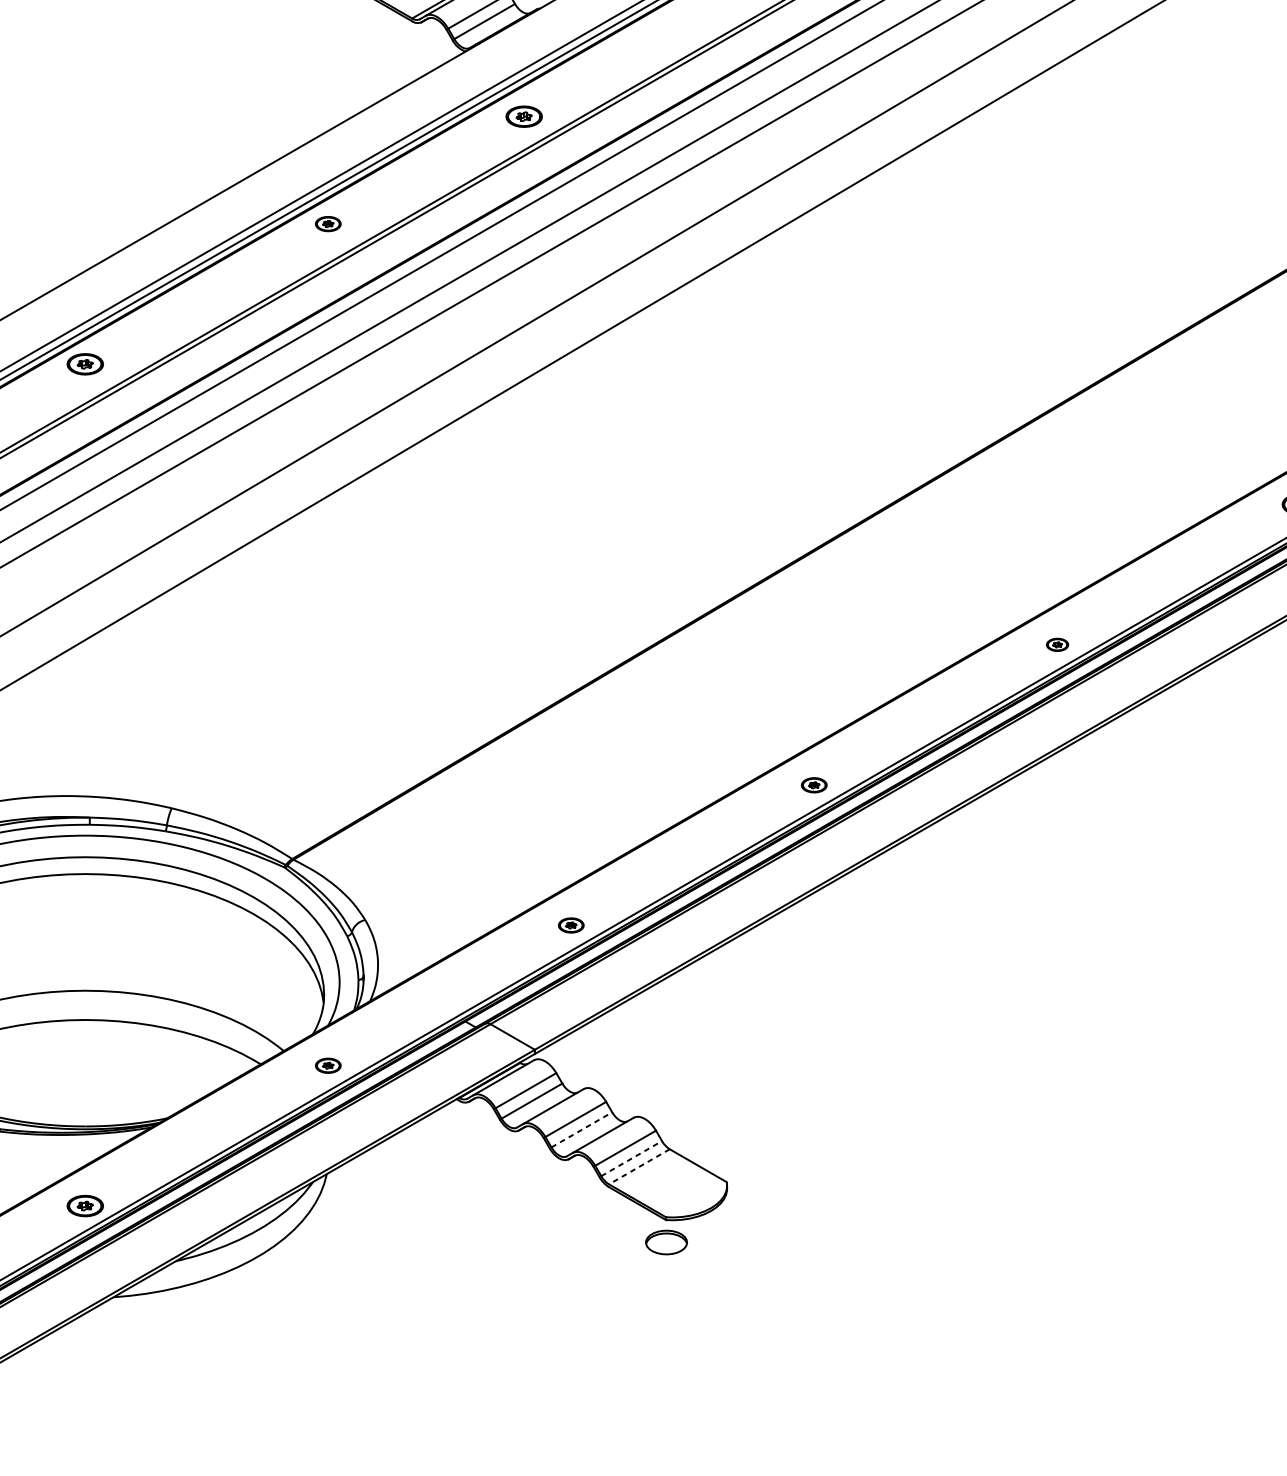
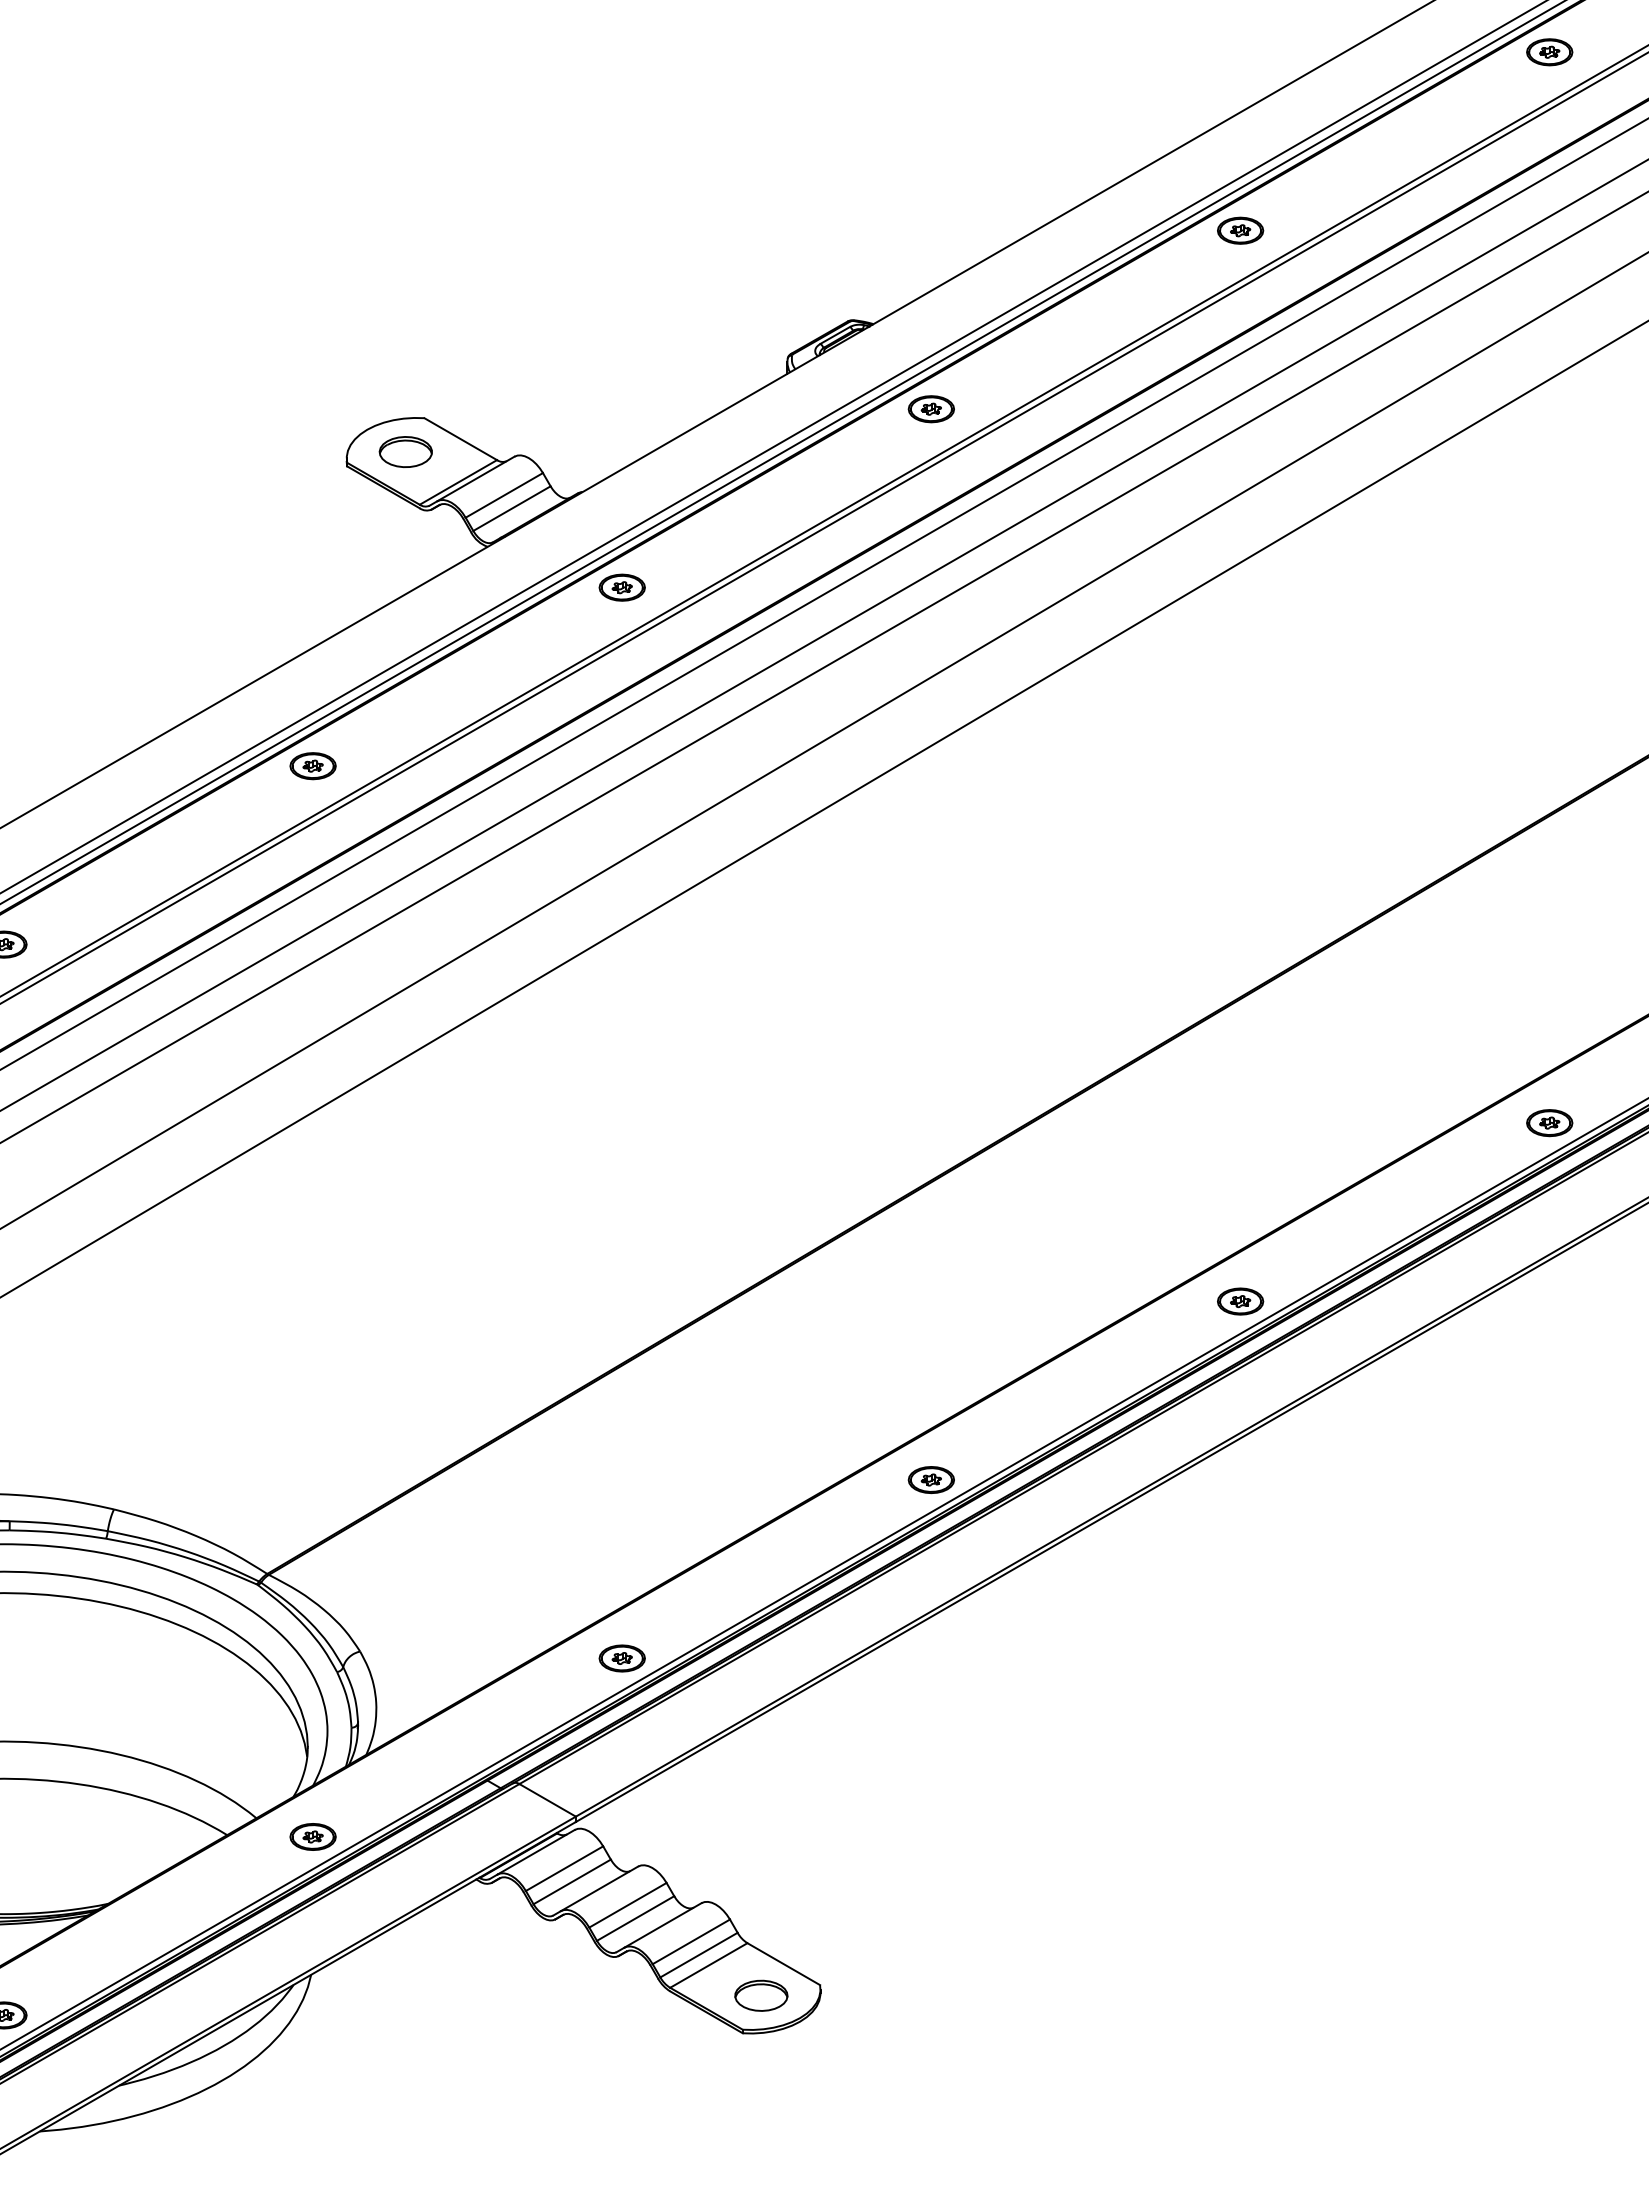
part: (523, 116) -> (621, 587), moved
part: (327, 224) -> (312, 766), size x1.43
part: (1057, 644) -> (1240, 1301), size x1.67
part: (813, 785) -> (930, 1480), size x1.43
part: (570, 925) -> (621, 1658), size x1.43
part: (327, 1065) -> (312, 1836), size x1.43
line: (581, 1129) -> (635, 1918), dashed -> solid
line: (632, 1158) -> (699, 1955), dashed -> solid
line: (639, 1166) -> (708, 1965), dashed -> solid
part: (666, 1242) -> (761, 1995), moved

